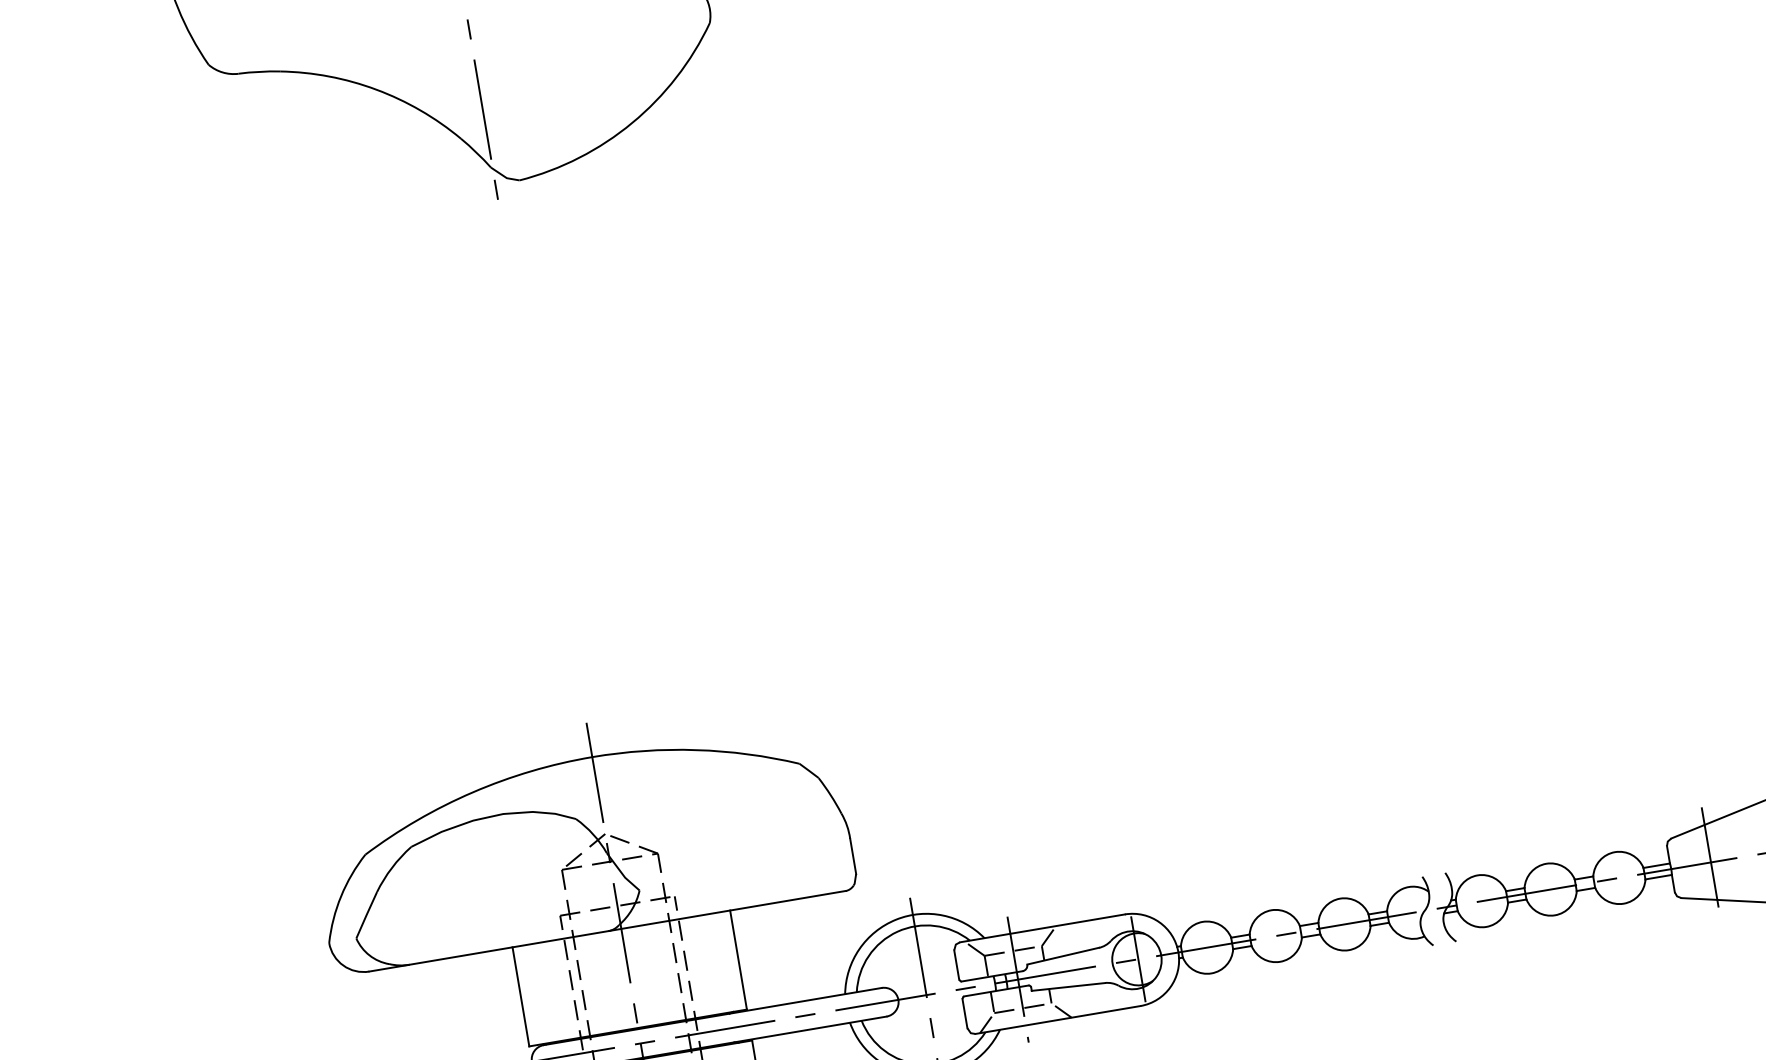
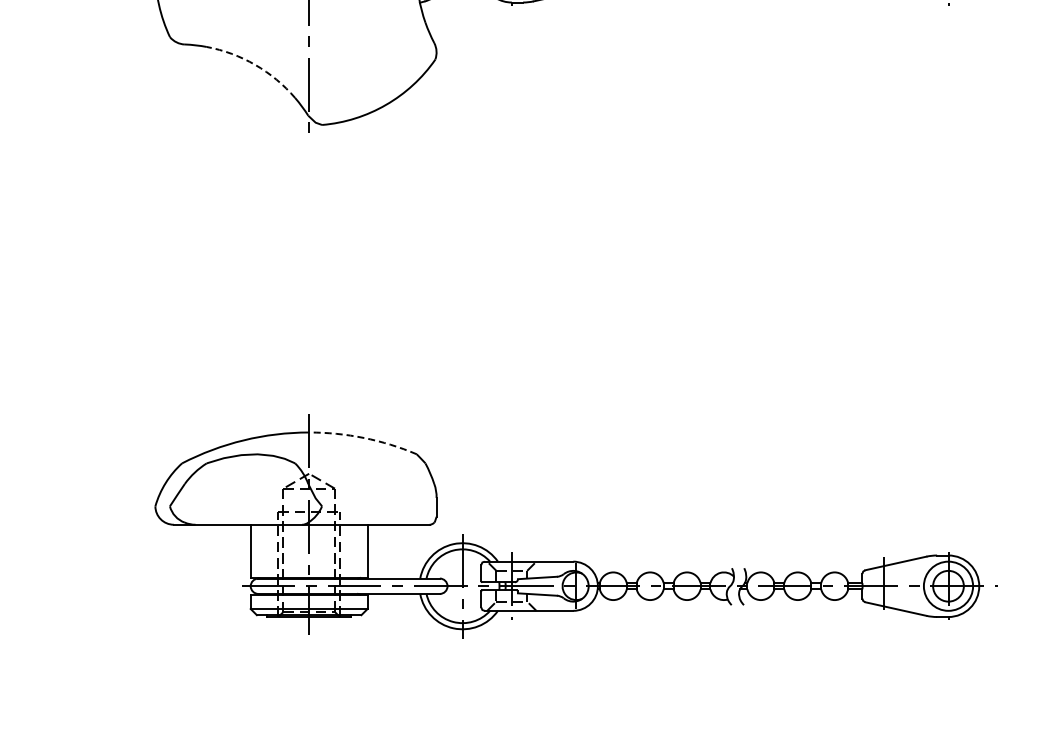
arc: (376, 88) -> (255, 64), solid -> dashed
arc: (697, 750) -> (364, 438), solid -> dashed

